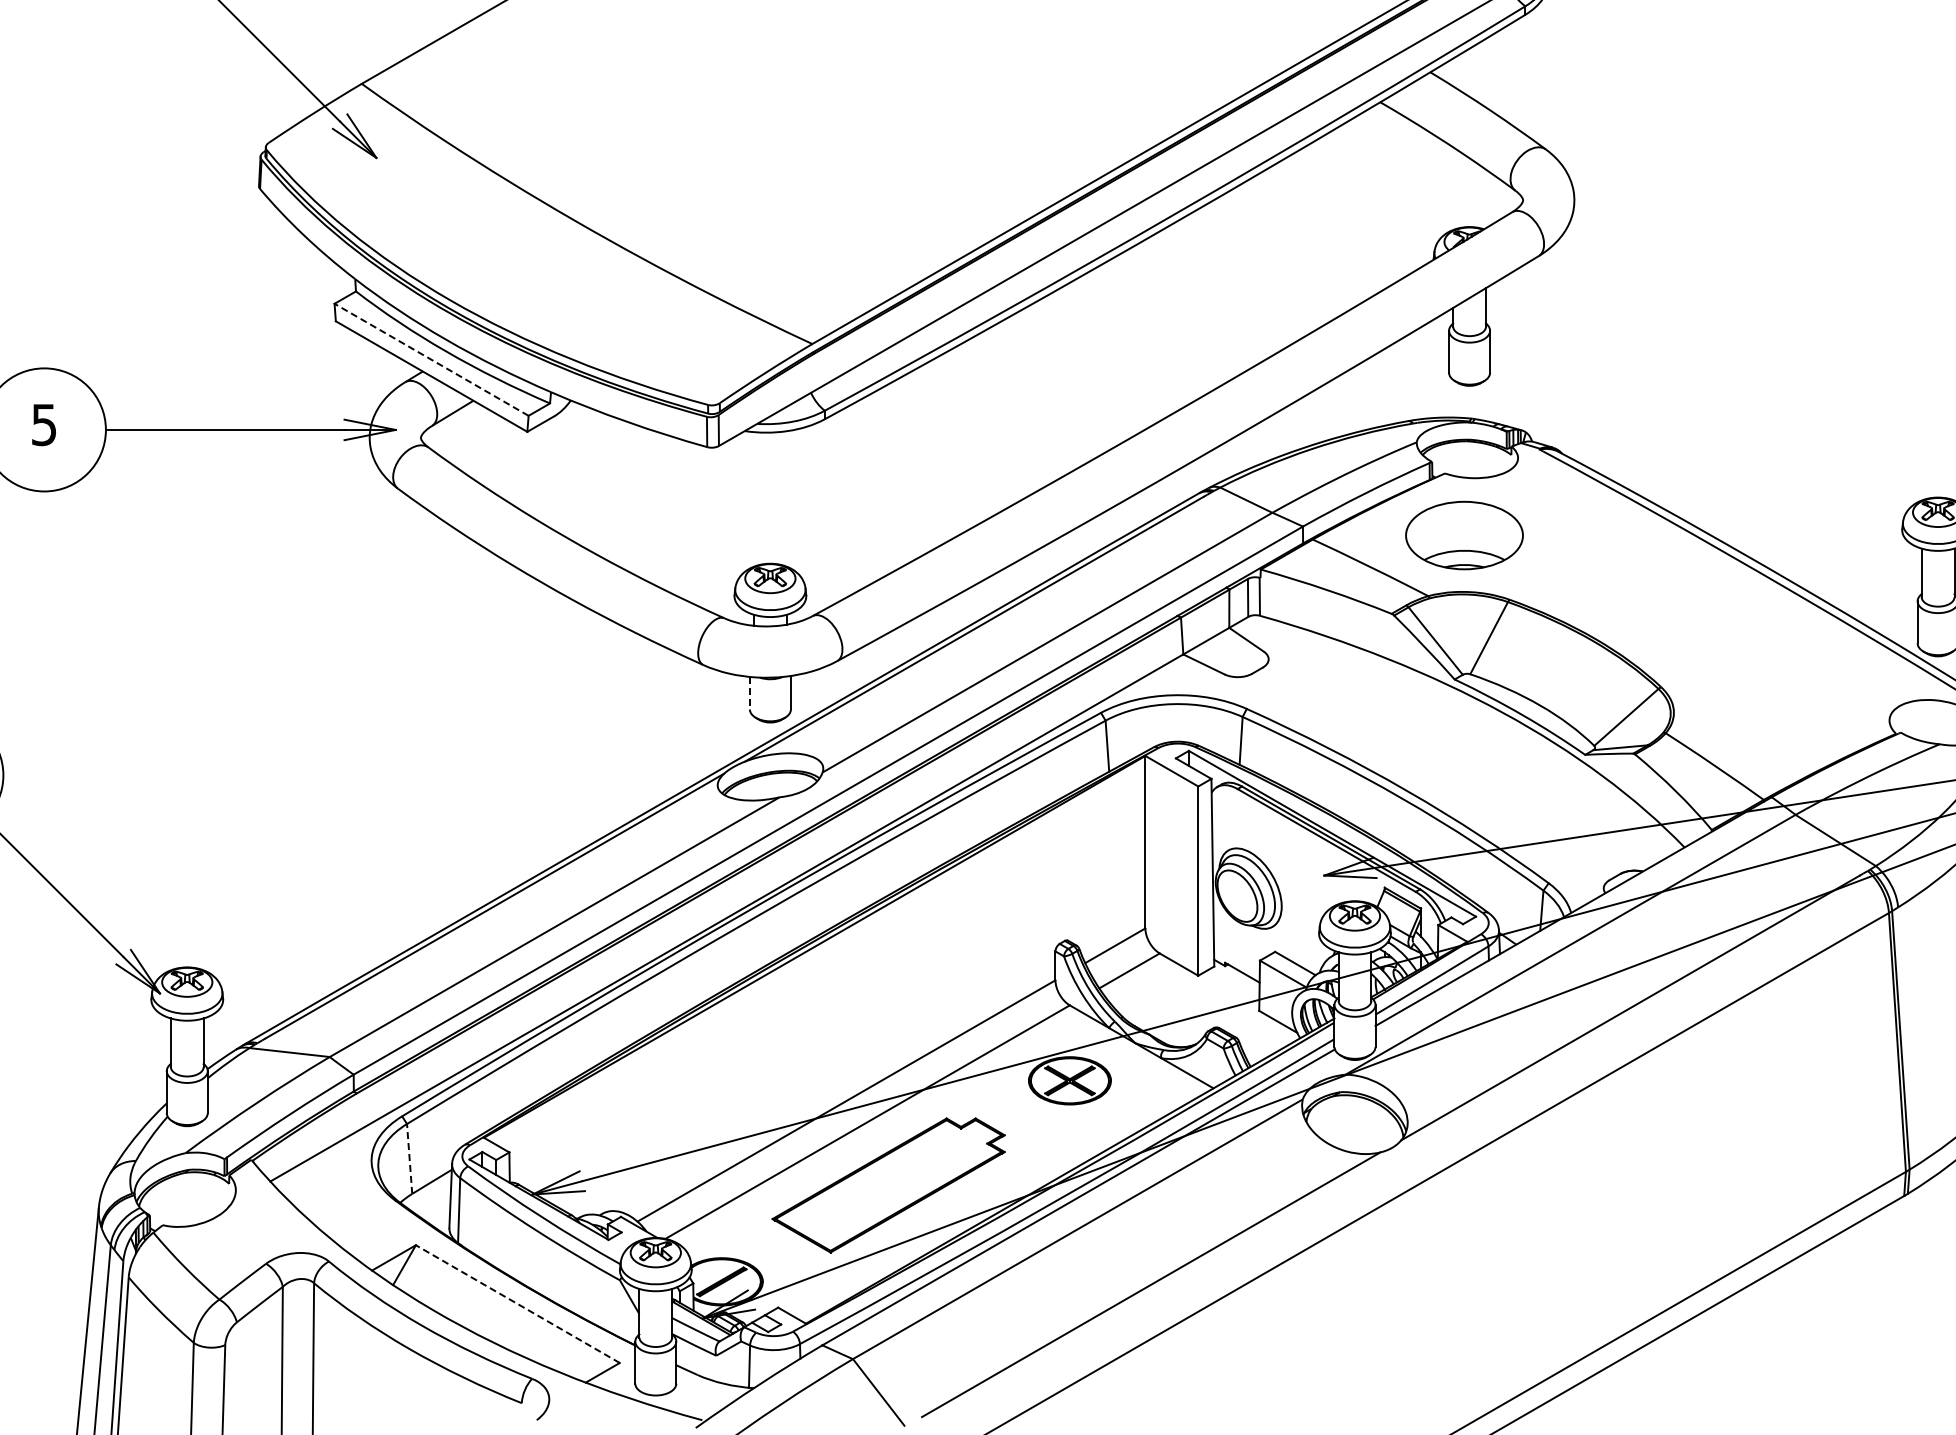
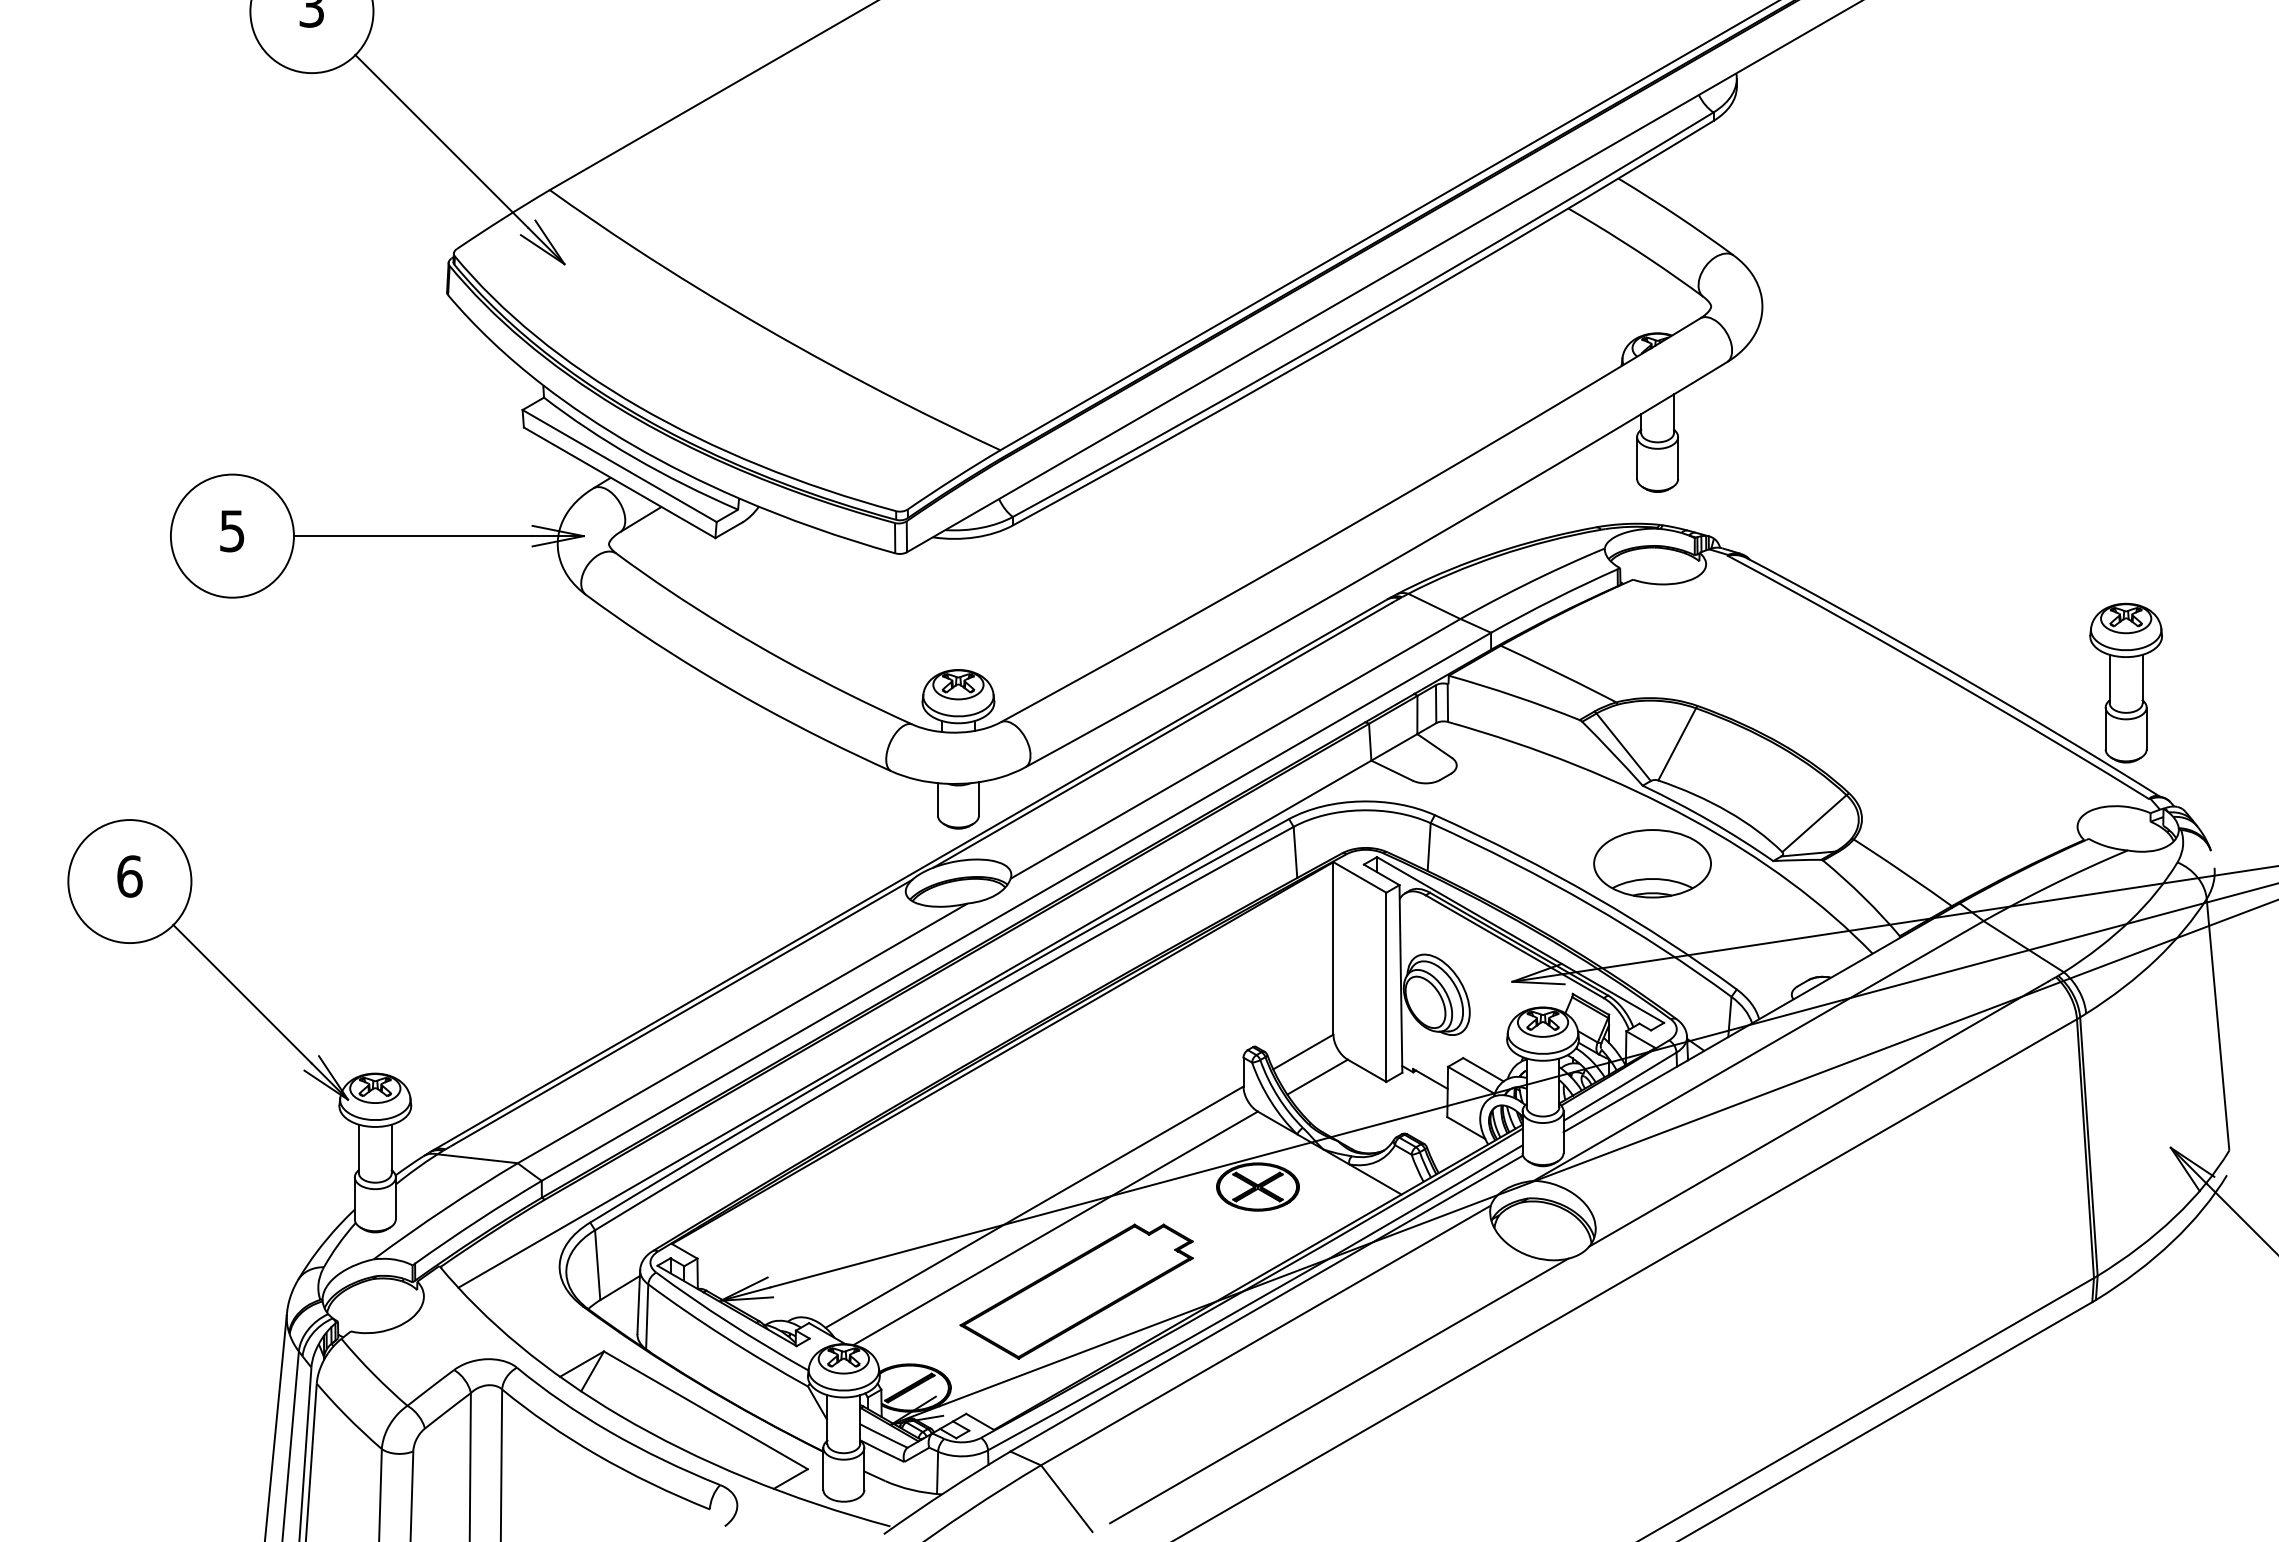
line: (431, 359) -> (619, 465), dashed -> solid
part: (1464, 535) -> (1652, 863), moved
line: (749, 693) -> (937, 799), dashed -> solid
line: (409, 1158) -> (597, 1264), dashed -> solid
line: (517, 1304) -> (705, 1410), dashed -> solid

